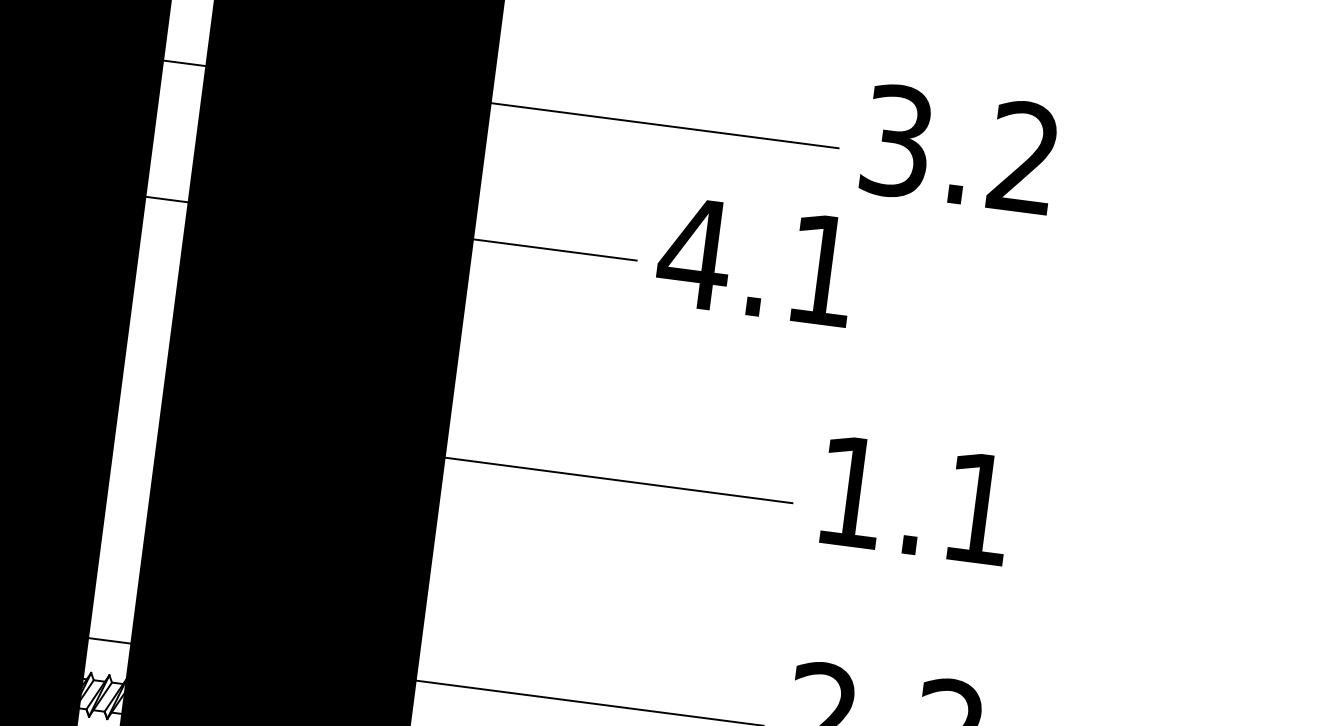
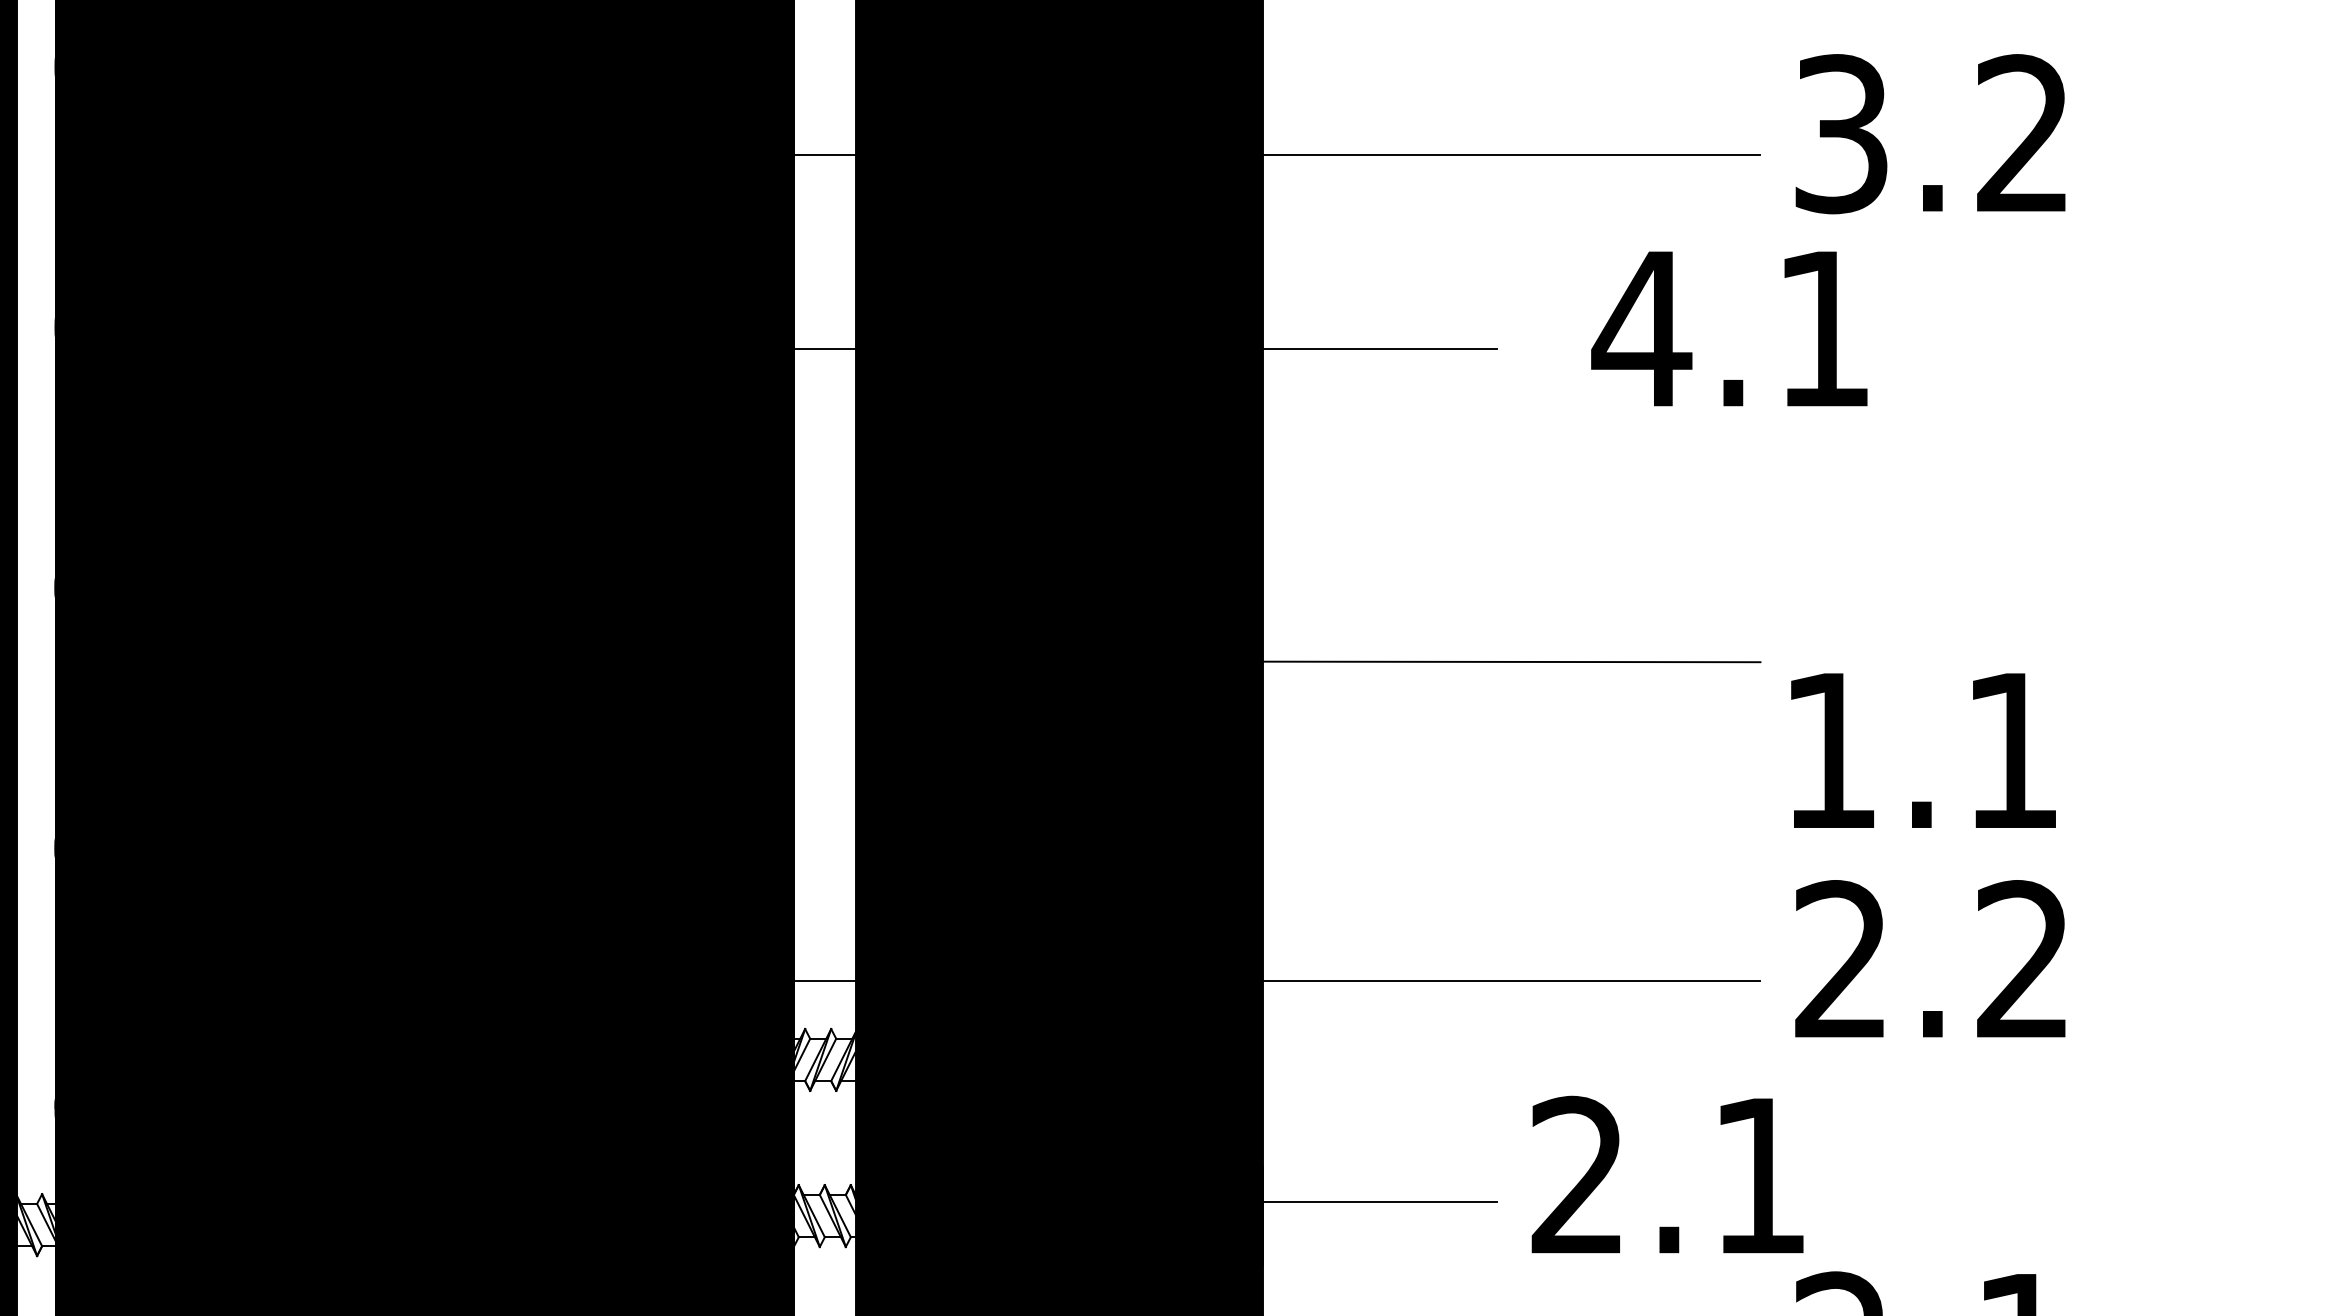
text: (756, 261) -> (1729, 328), moved
text: (916, 500) -> (1923, 750), moved

